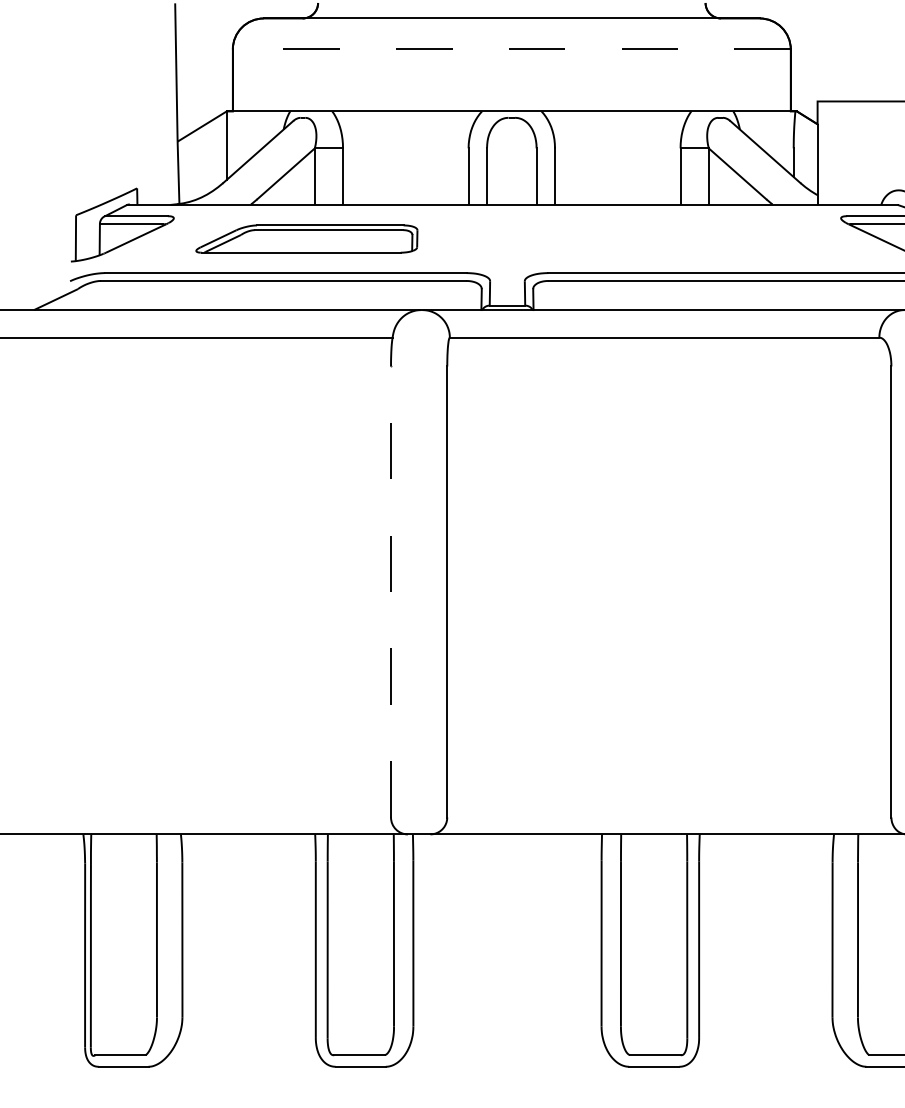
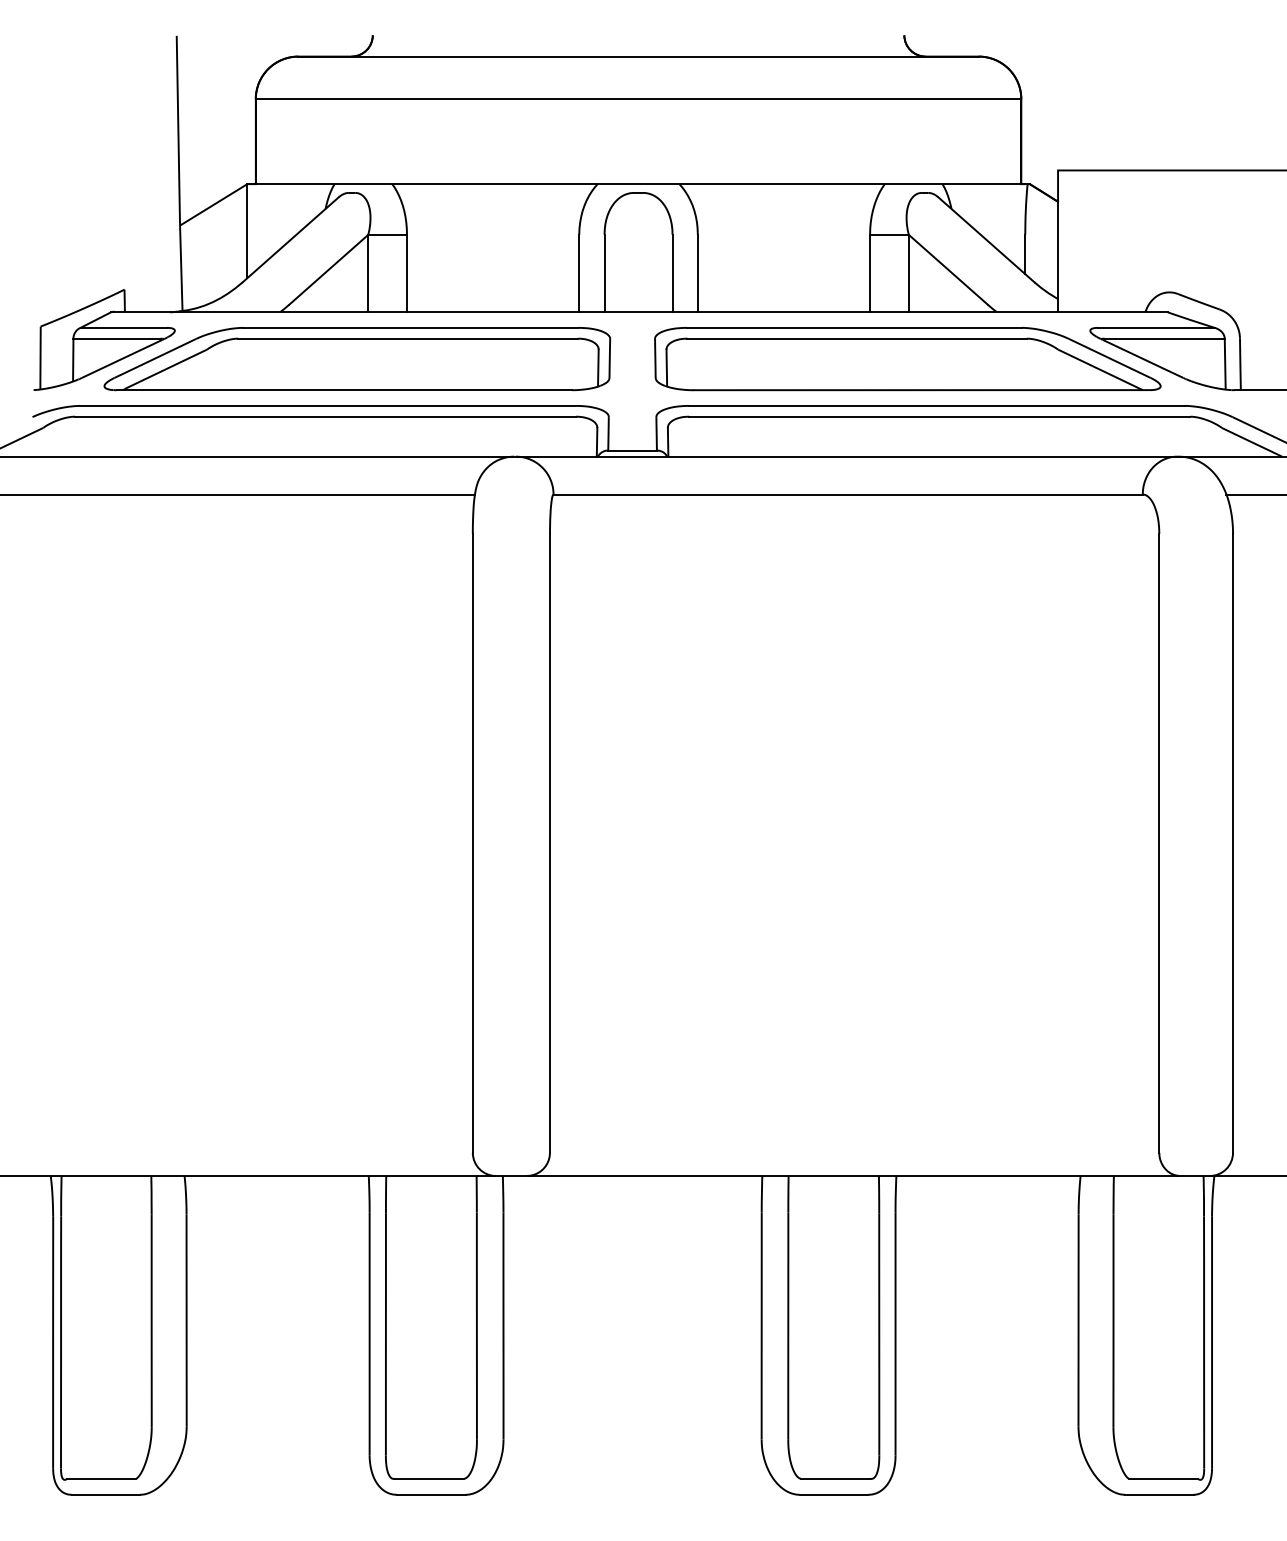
line: (511, 49) -> (638, 99), dashed -> solid
part: (306, 239) -> (357, 359), size x1.67
part: (707, 239) -> (907, 359), added
line: (390, 591) -> (472, 842), dashed -> solid

